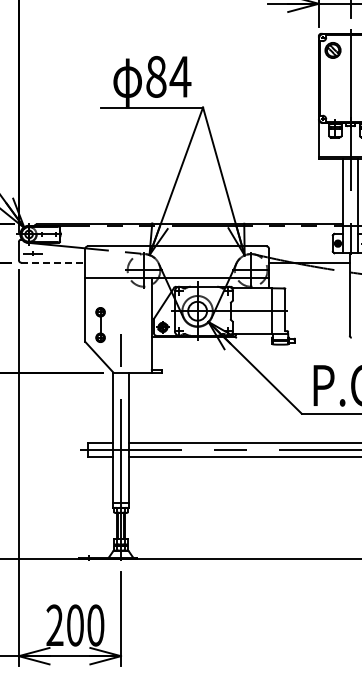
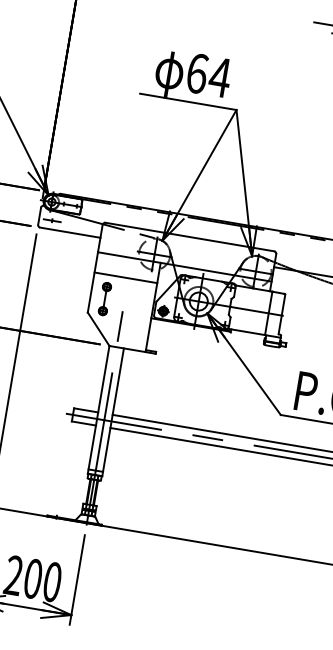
text: (156, 76) -> (197, 73), 84 -> 64
line: (53, 262) -> (70, 232), dashed -> solid
line: (118, 299) -> (125, 277), added

